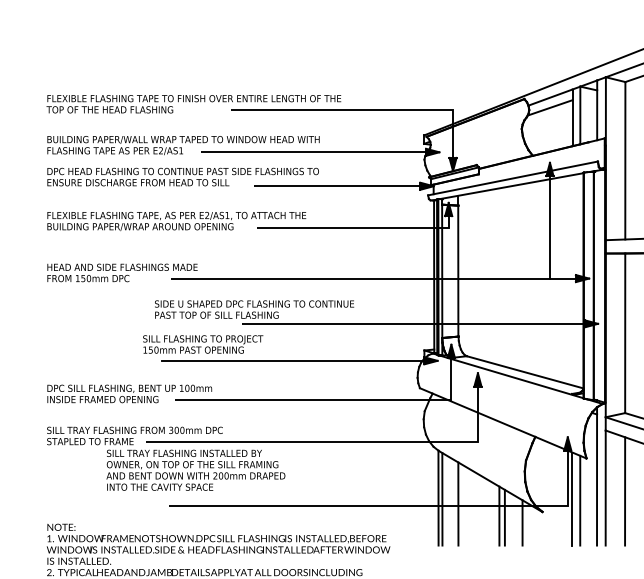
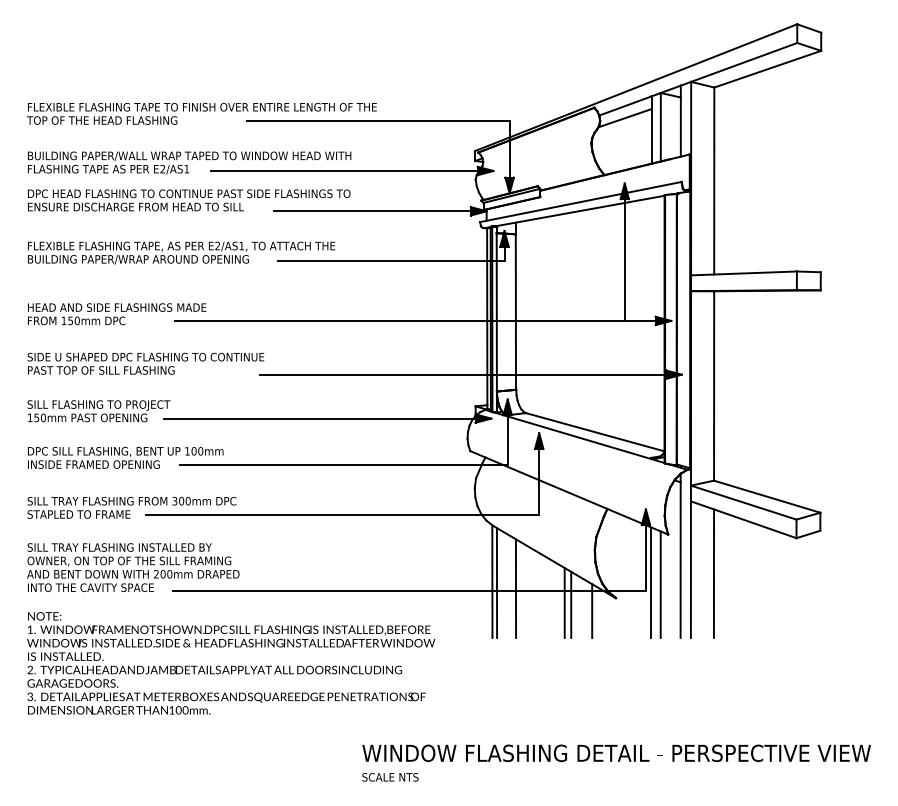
text: (254, 309) -> (145, 363), moved
text: (202, 344) -> (98, 411), moved
text: (196, 470) -> (133, 567), moved

